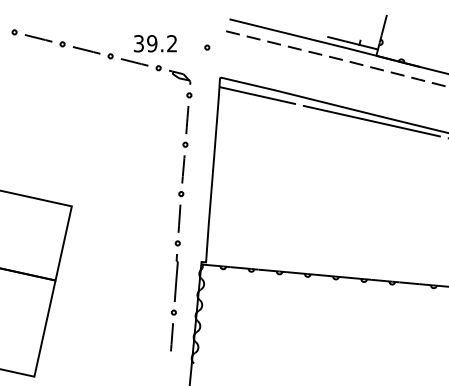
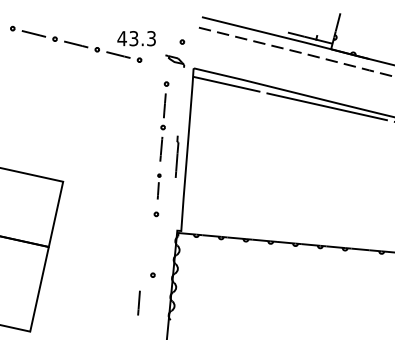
text: (155, 43) -> (136, 38), 39.2 -> 43.3
part: (180, 76) -> (175, 60), moved
part: (180, 211) -> (158, 186), size x0.7
part: (175, 277) -> (176, 156), moved
line: (171, 337) -> (138, 303), moved

